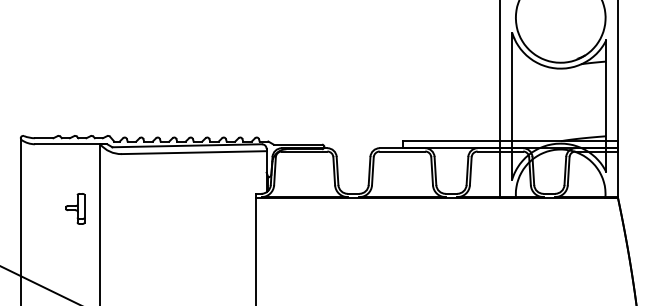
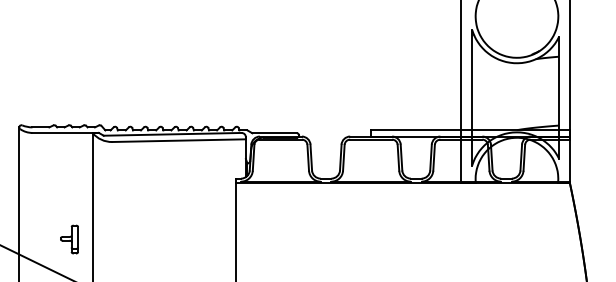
part: (75, 208) -> (69, 239), moved

